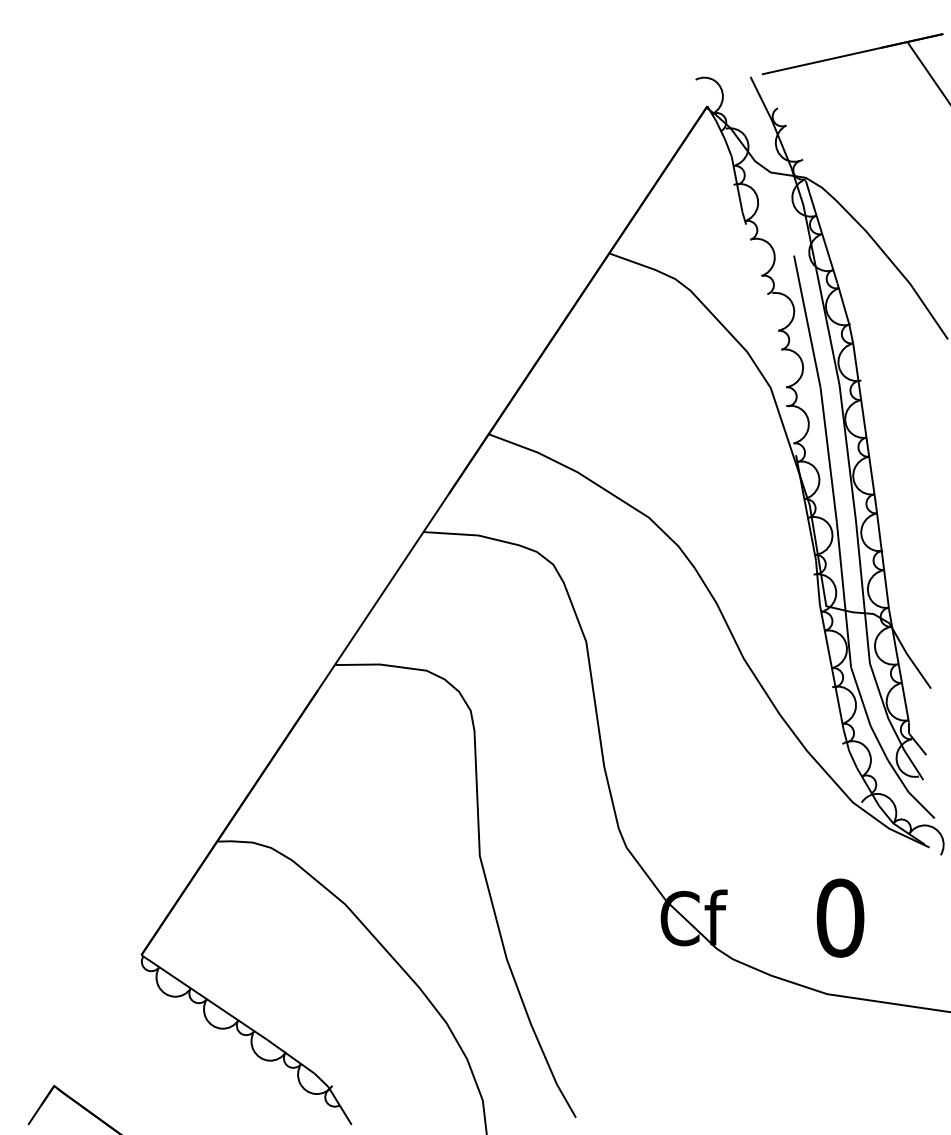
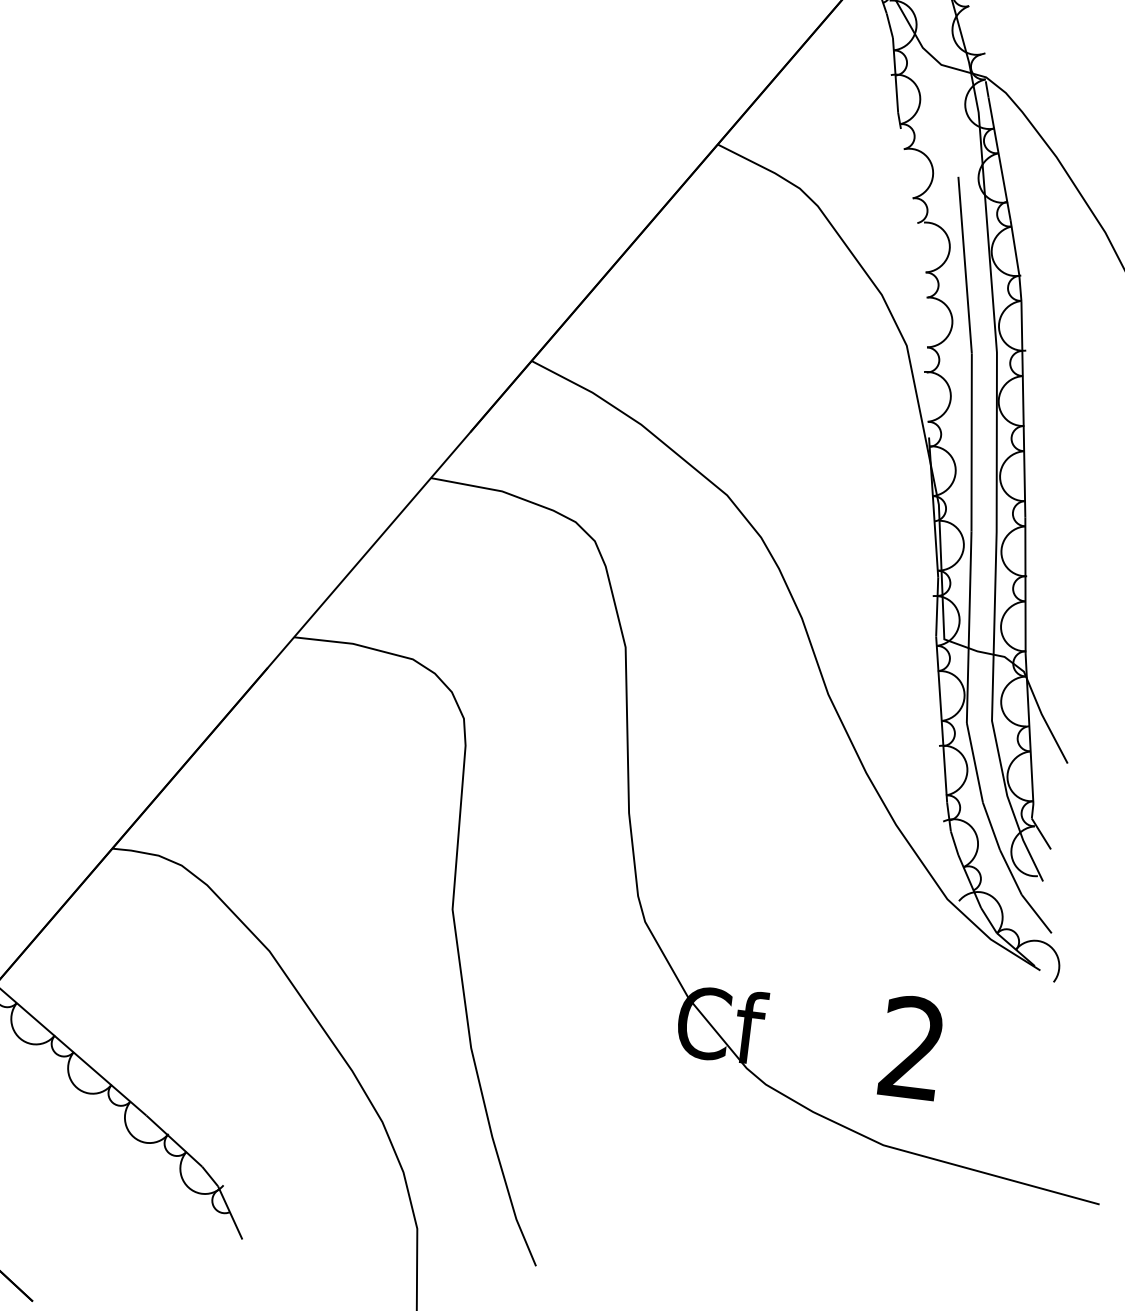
text: (840, 917) -> (912, 1047), 0 -> 2

